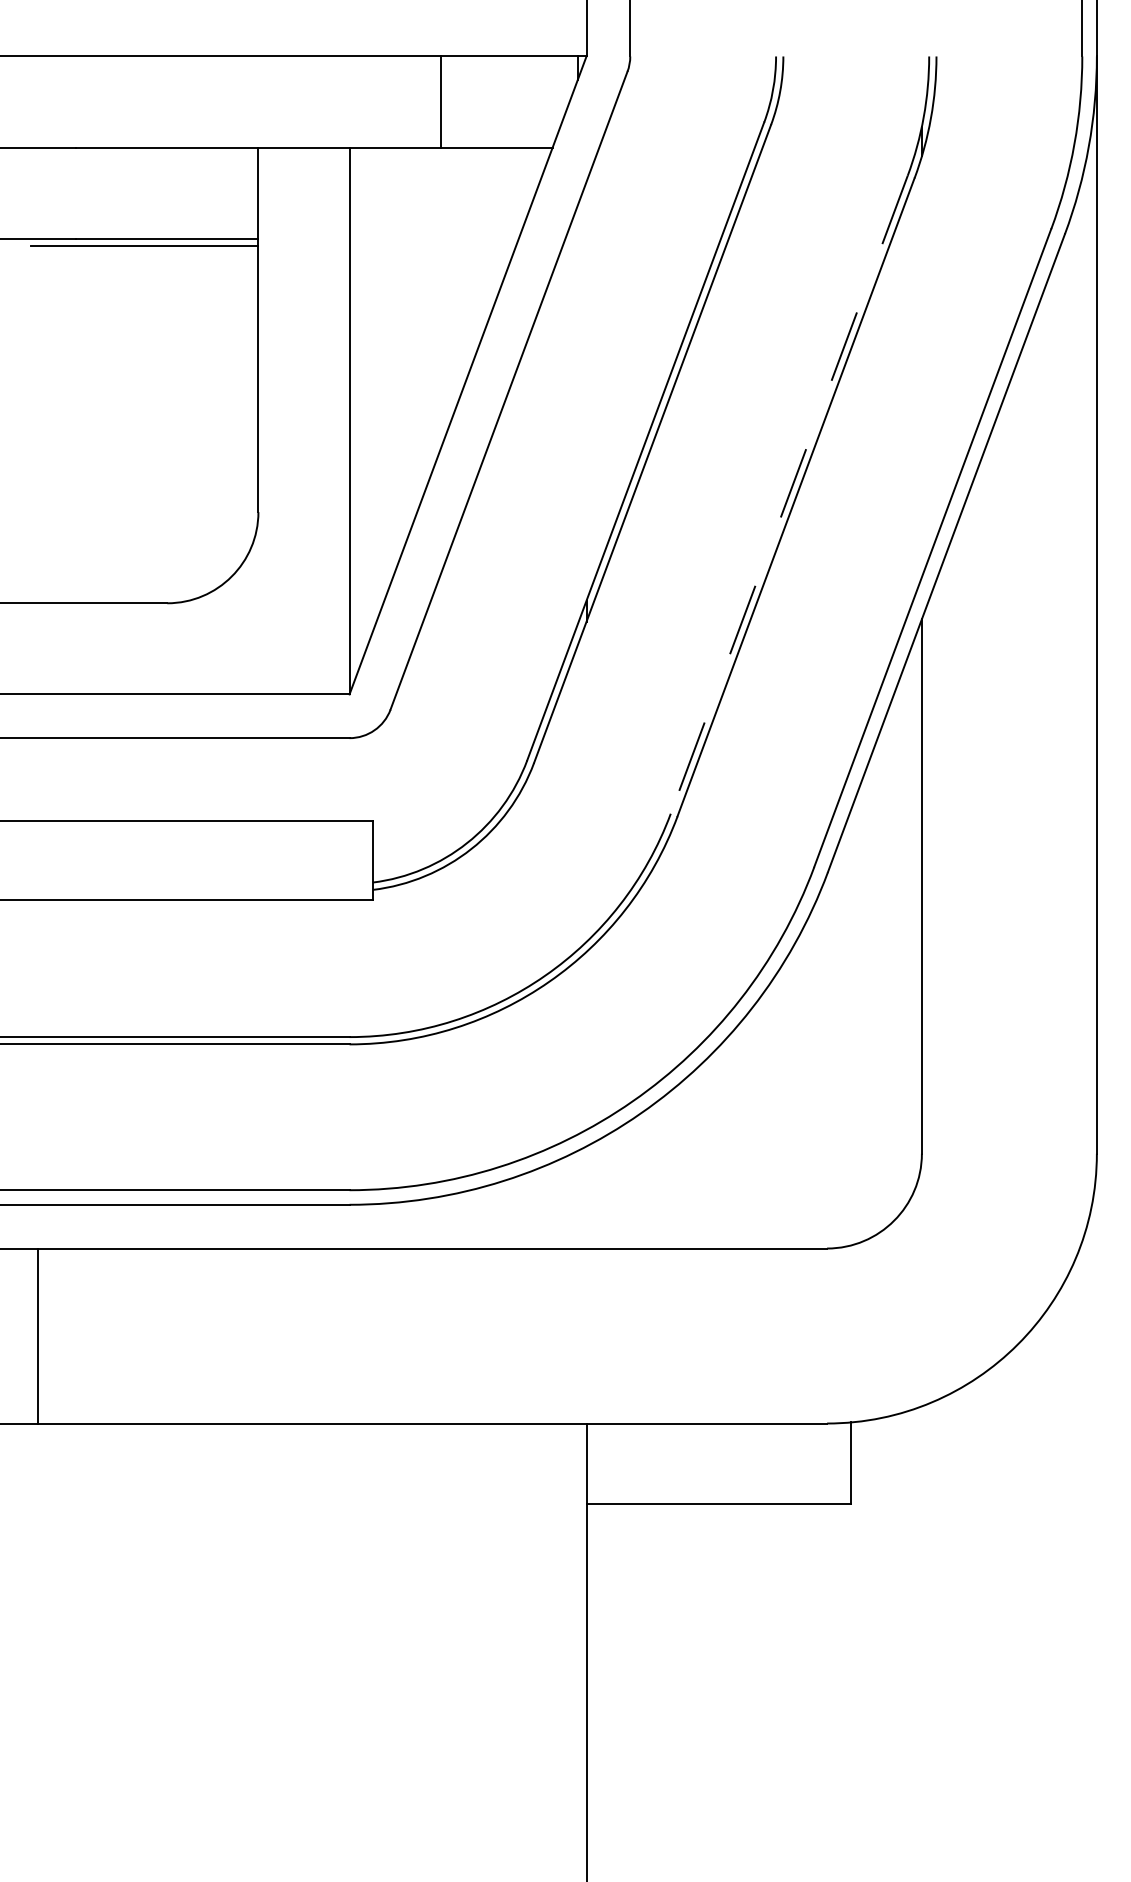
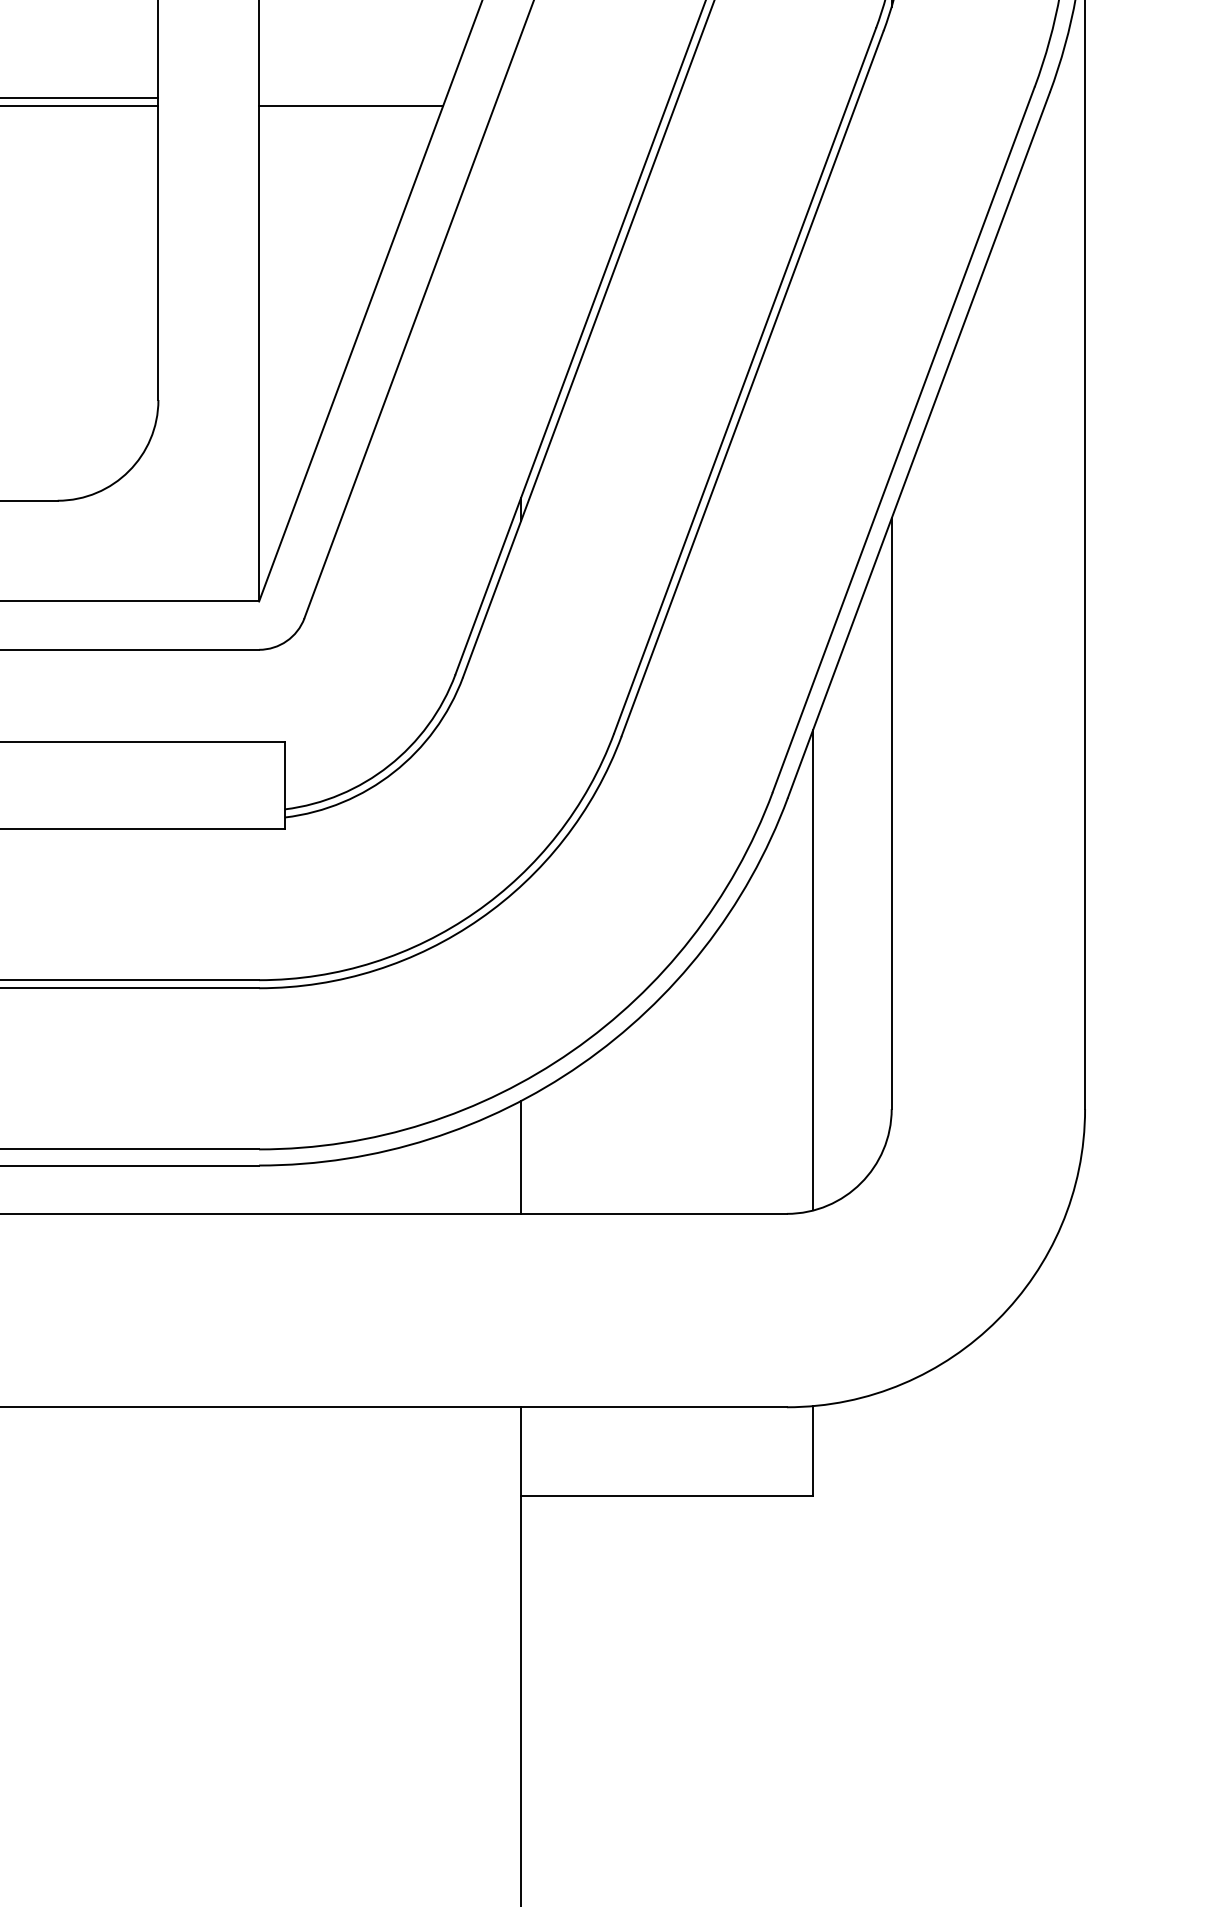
line: (432, 245) -> (350, 105), added
line: (789, 495) -> (745, 381), dashed -> solid
line: (850, 1027) -> (812, 969), added
line: (586, 1197) -> (521, 1157), added

